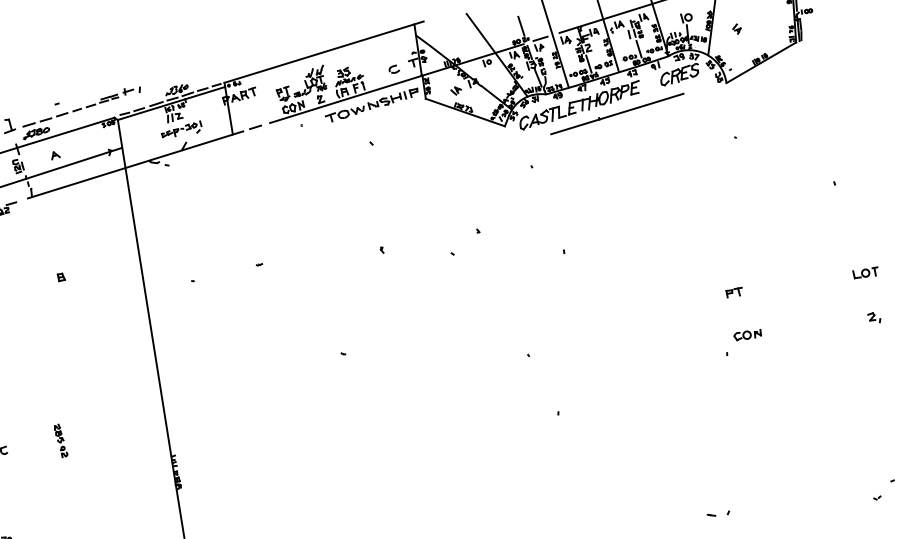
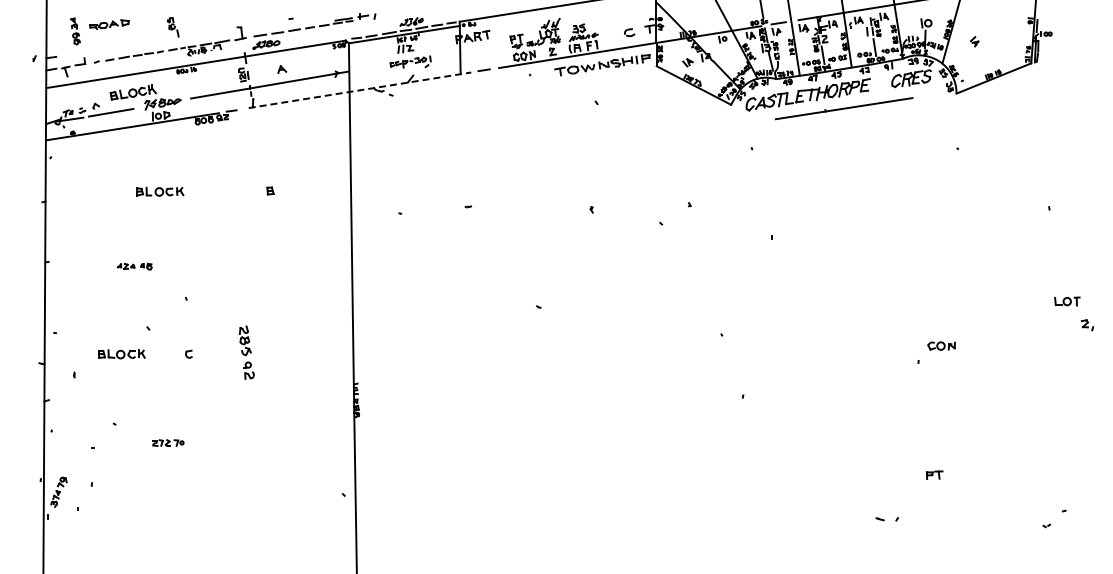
line: (136, 165) -> (360, 90), solid -> dashed
part: (734, 291) -> (934, 474), moved
part: (874, 318) -> (1087, 325), moved
part: (60, 440) -> (246, 352), size x1.6

